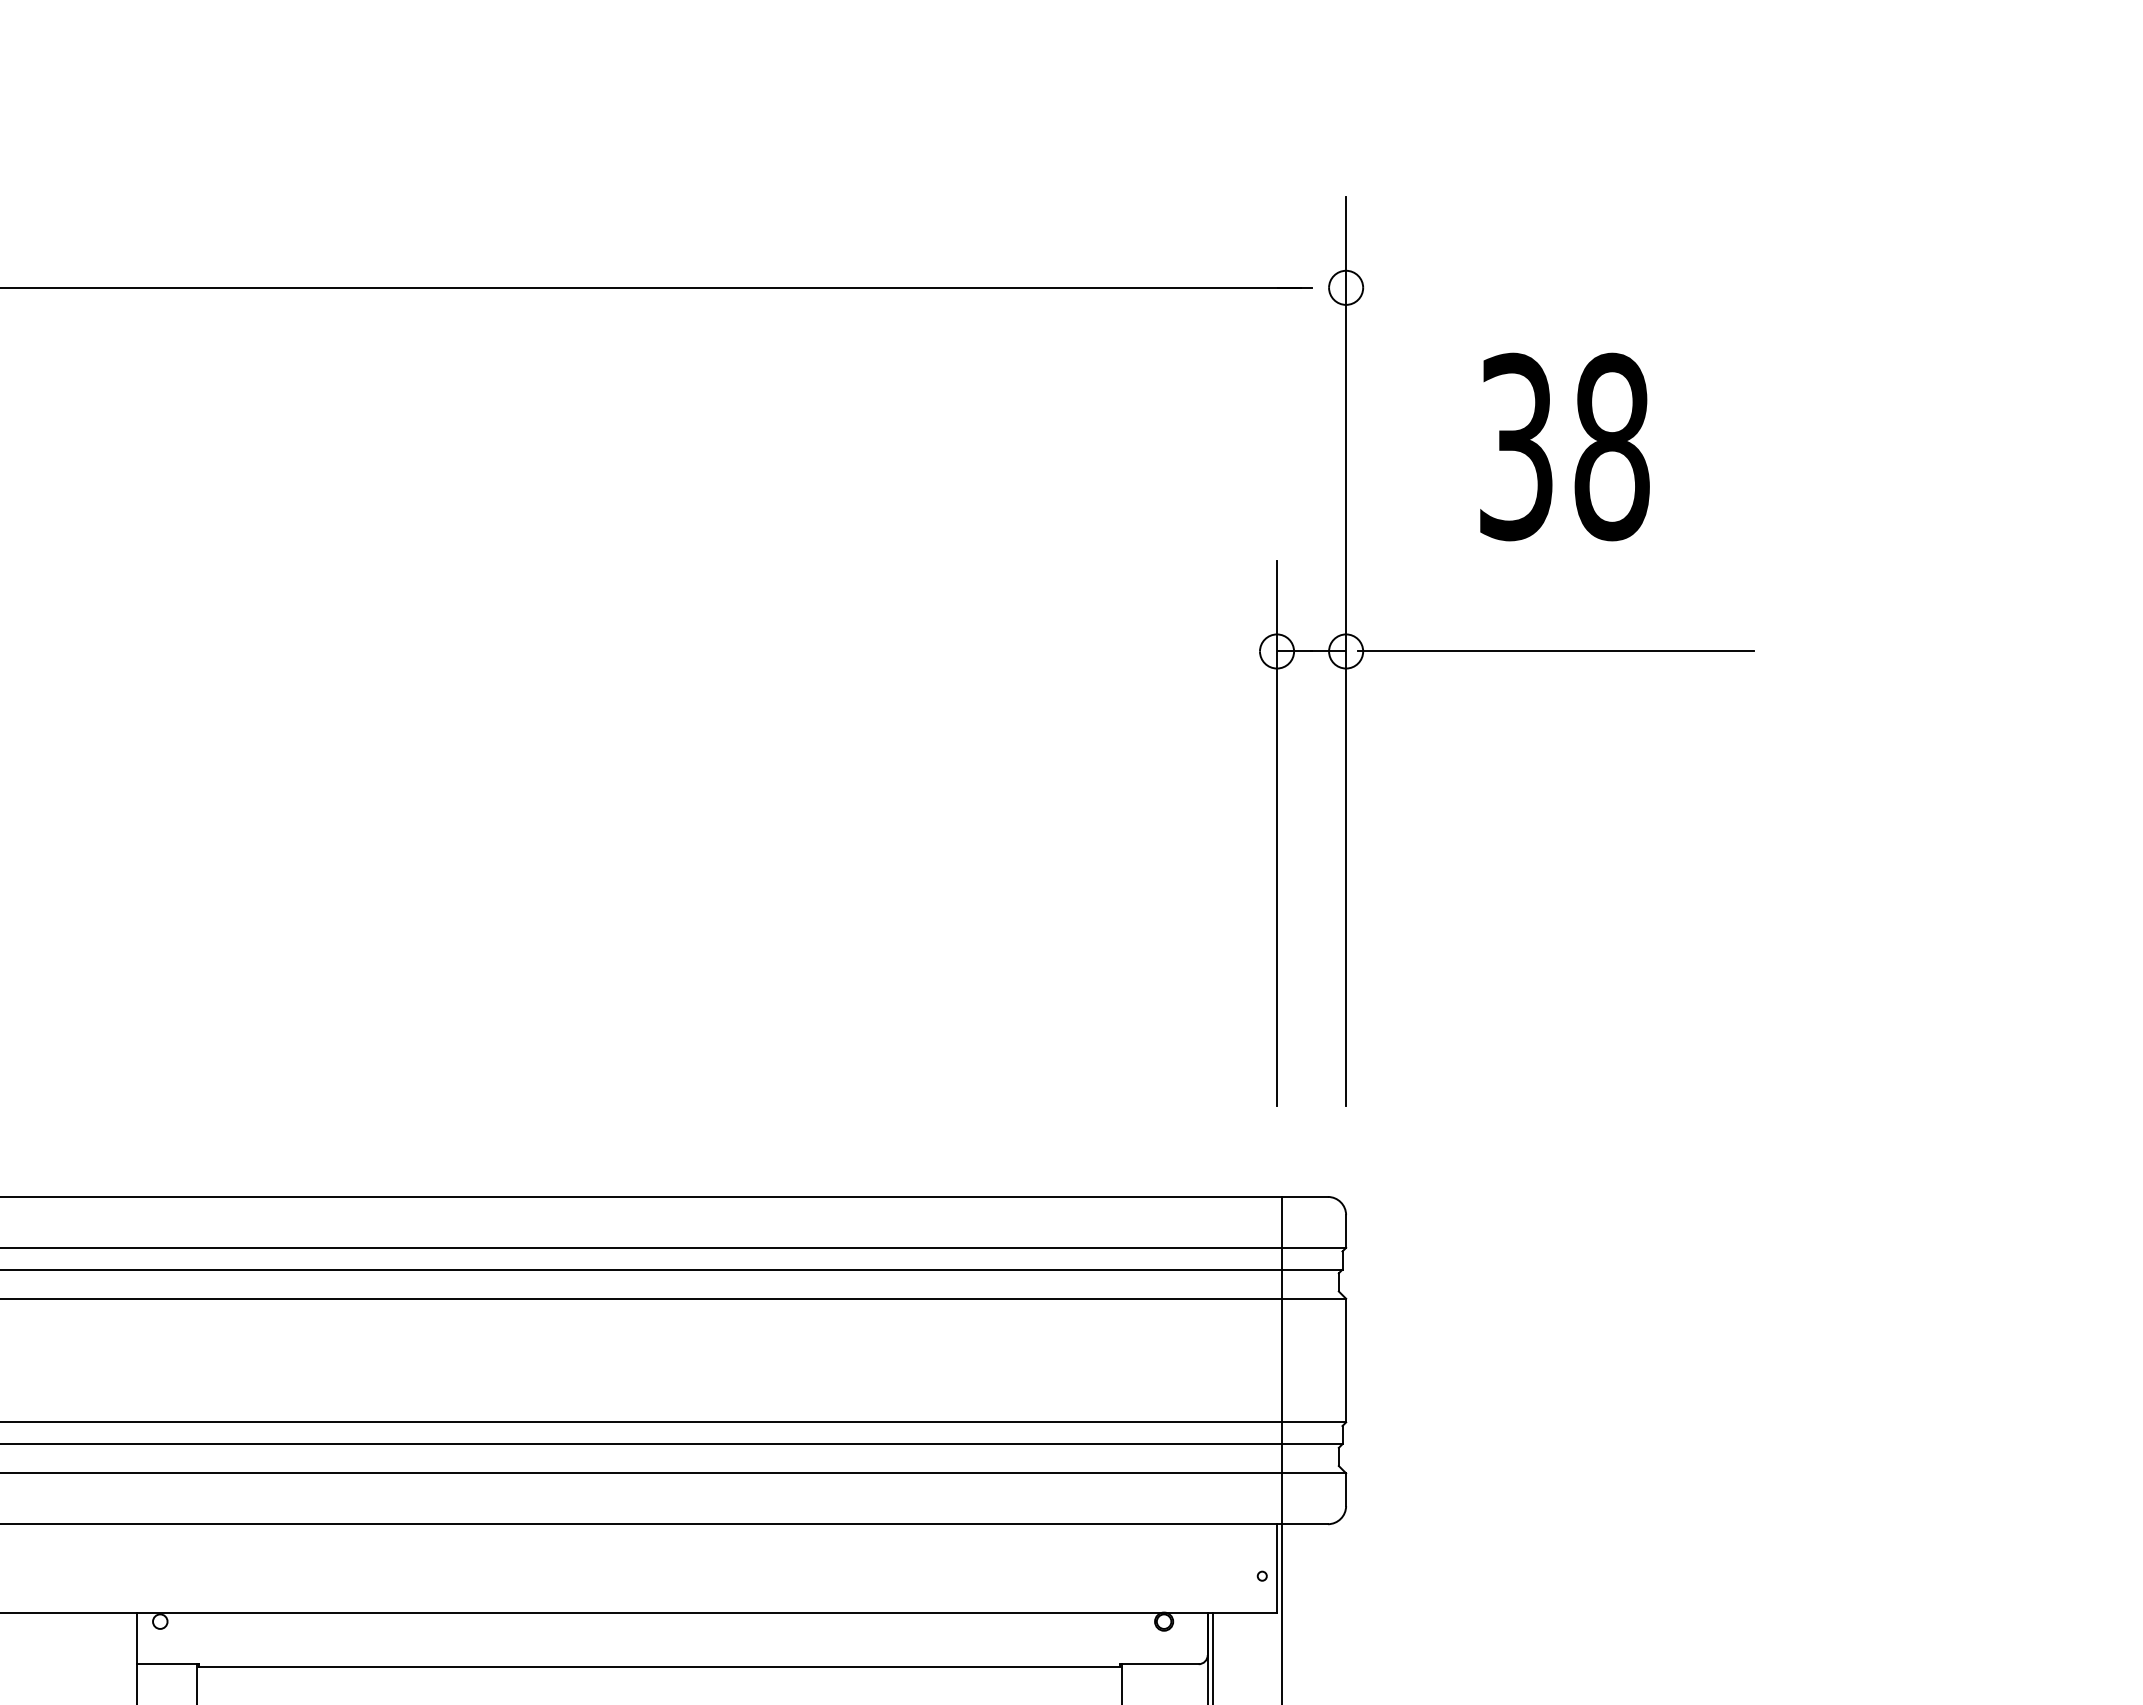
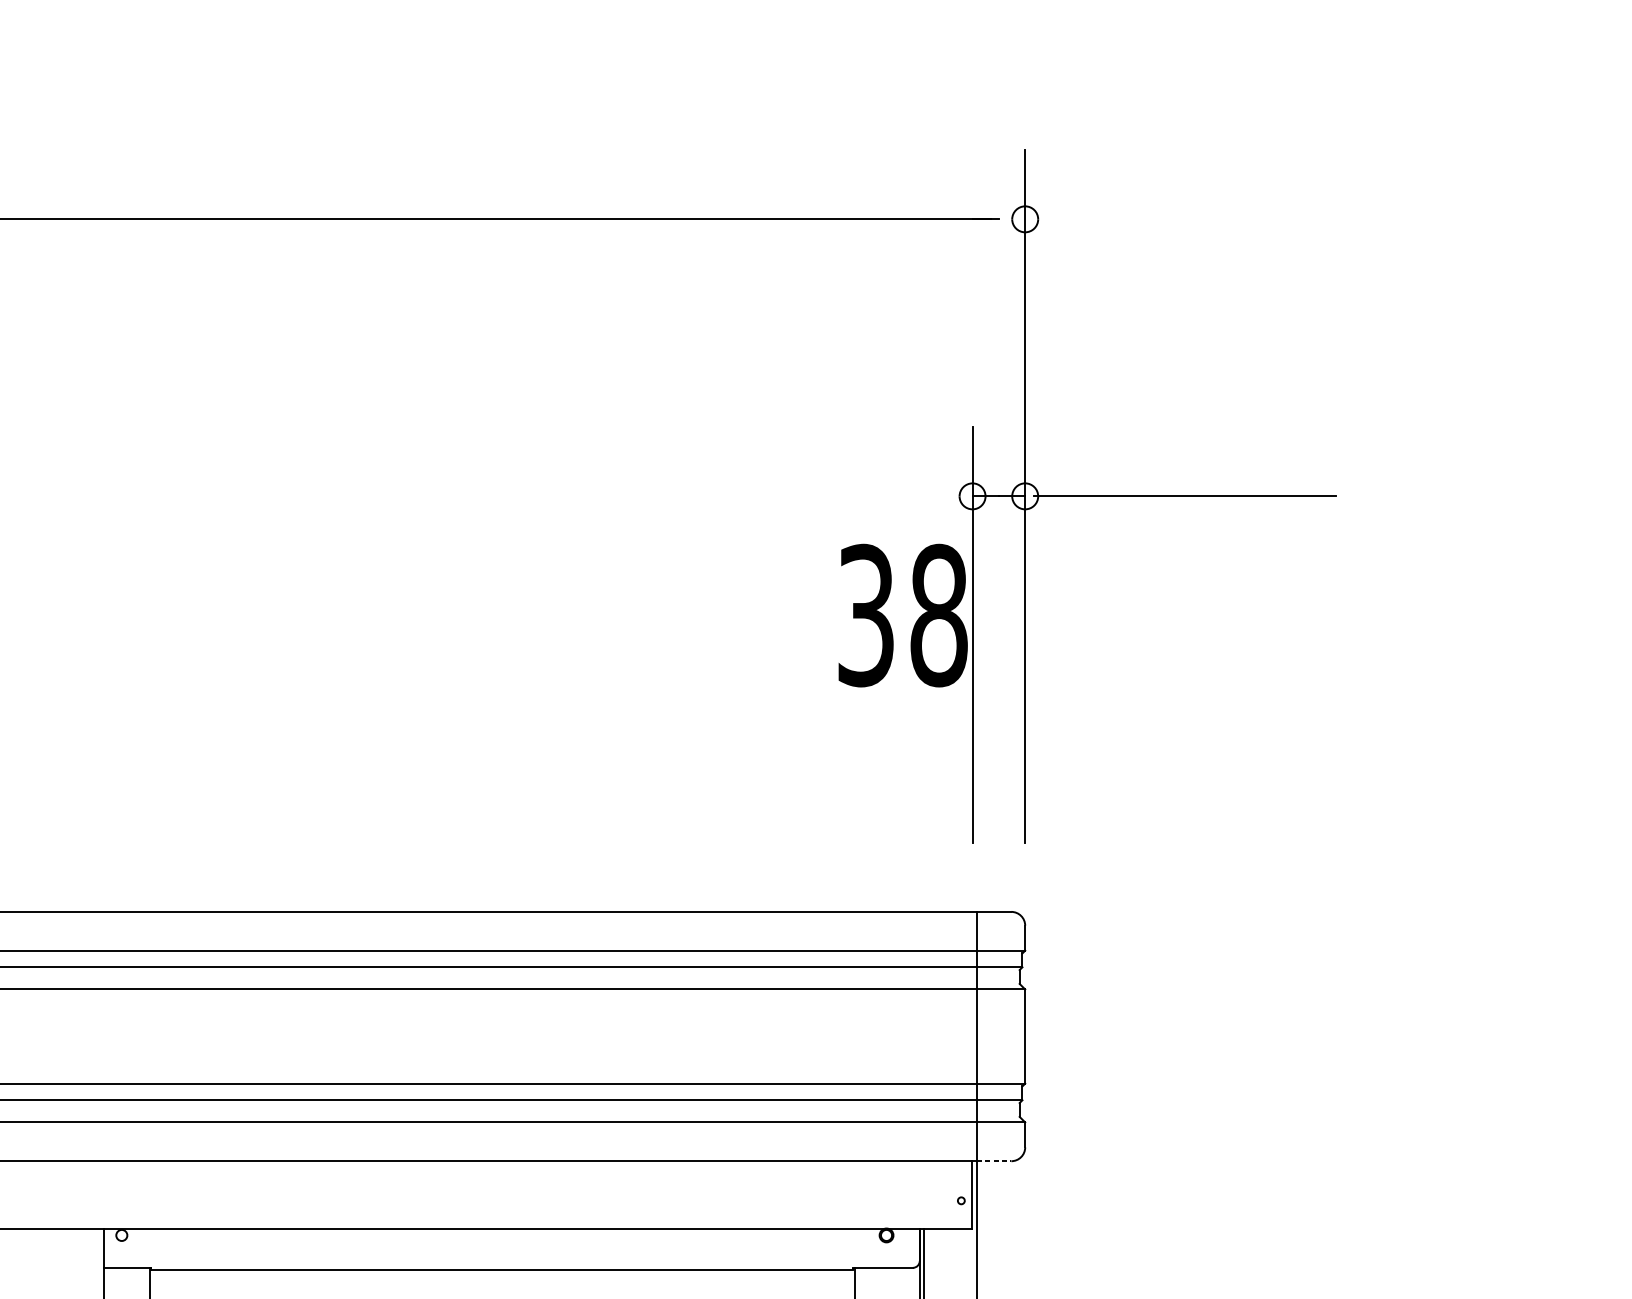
text: (1564, 446) -> (902, 615), moved
line: (1305, 1524) -> (994, 1161), solid -> dashed

